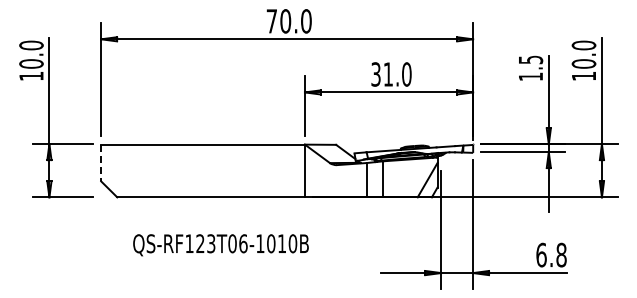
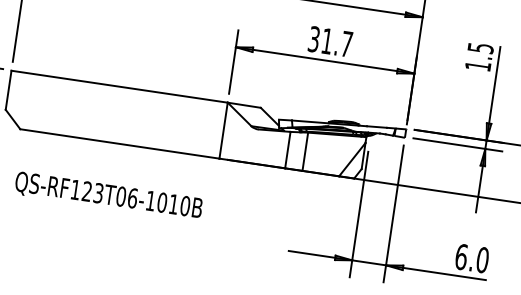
text: (406, 74) -> (346, 44), 31.0 -> 31.7
line: (101, 163) -> (8, 90), dashed -> solid
text: (220, 245) -> (108, 196), moved
text: (561, 255) -> (482, 260), 6.8 -> 6.0

